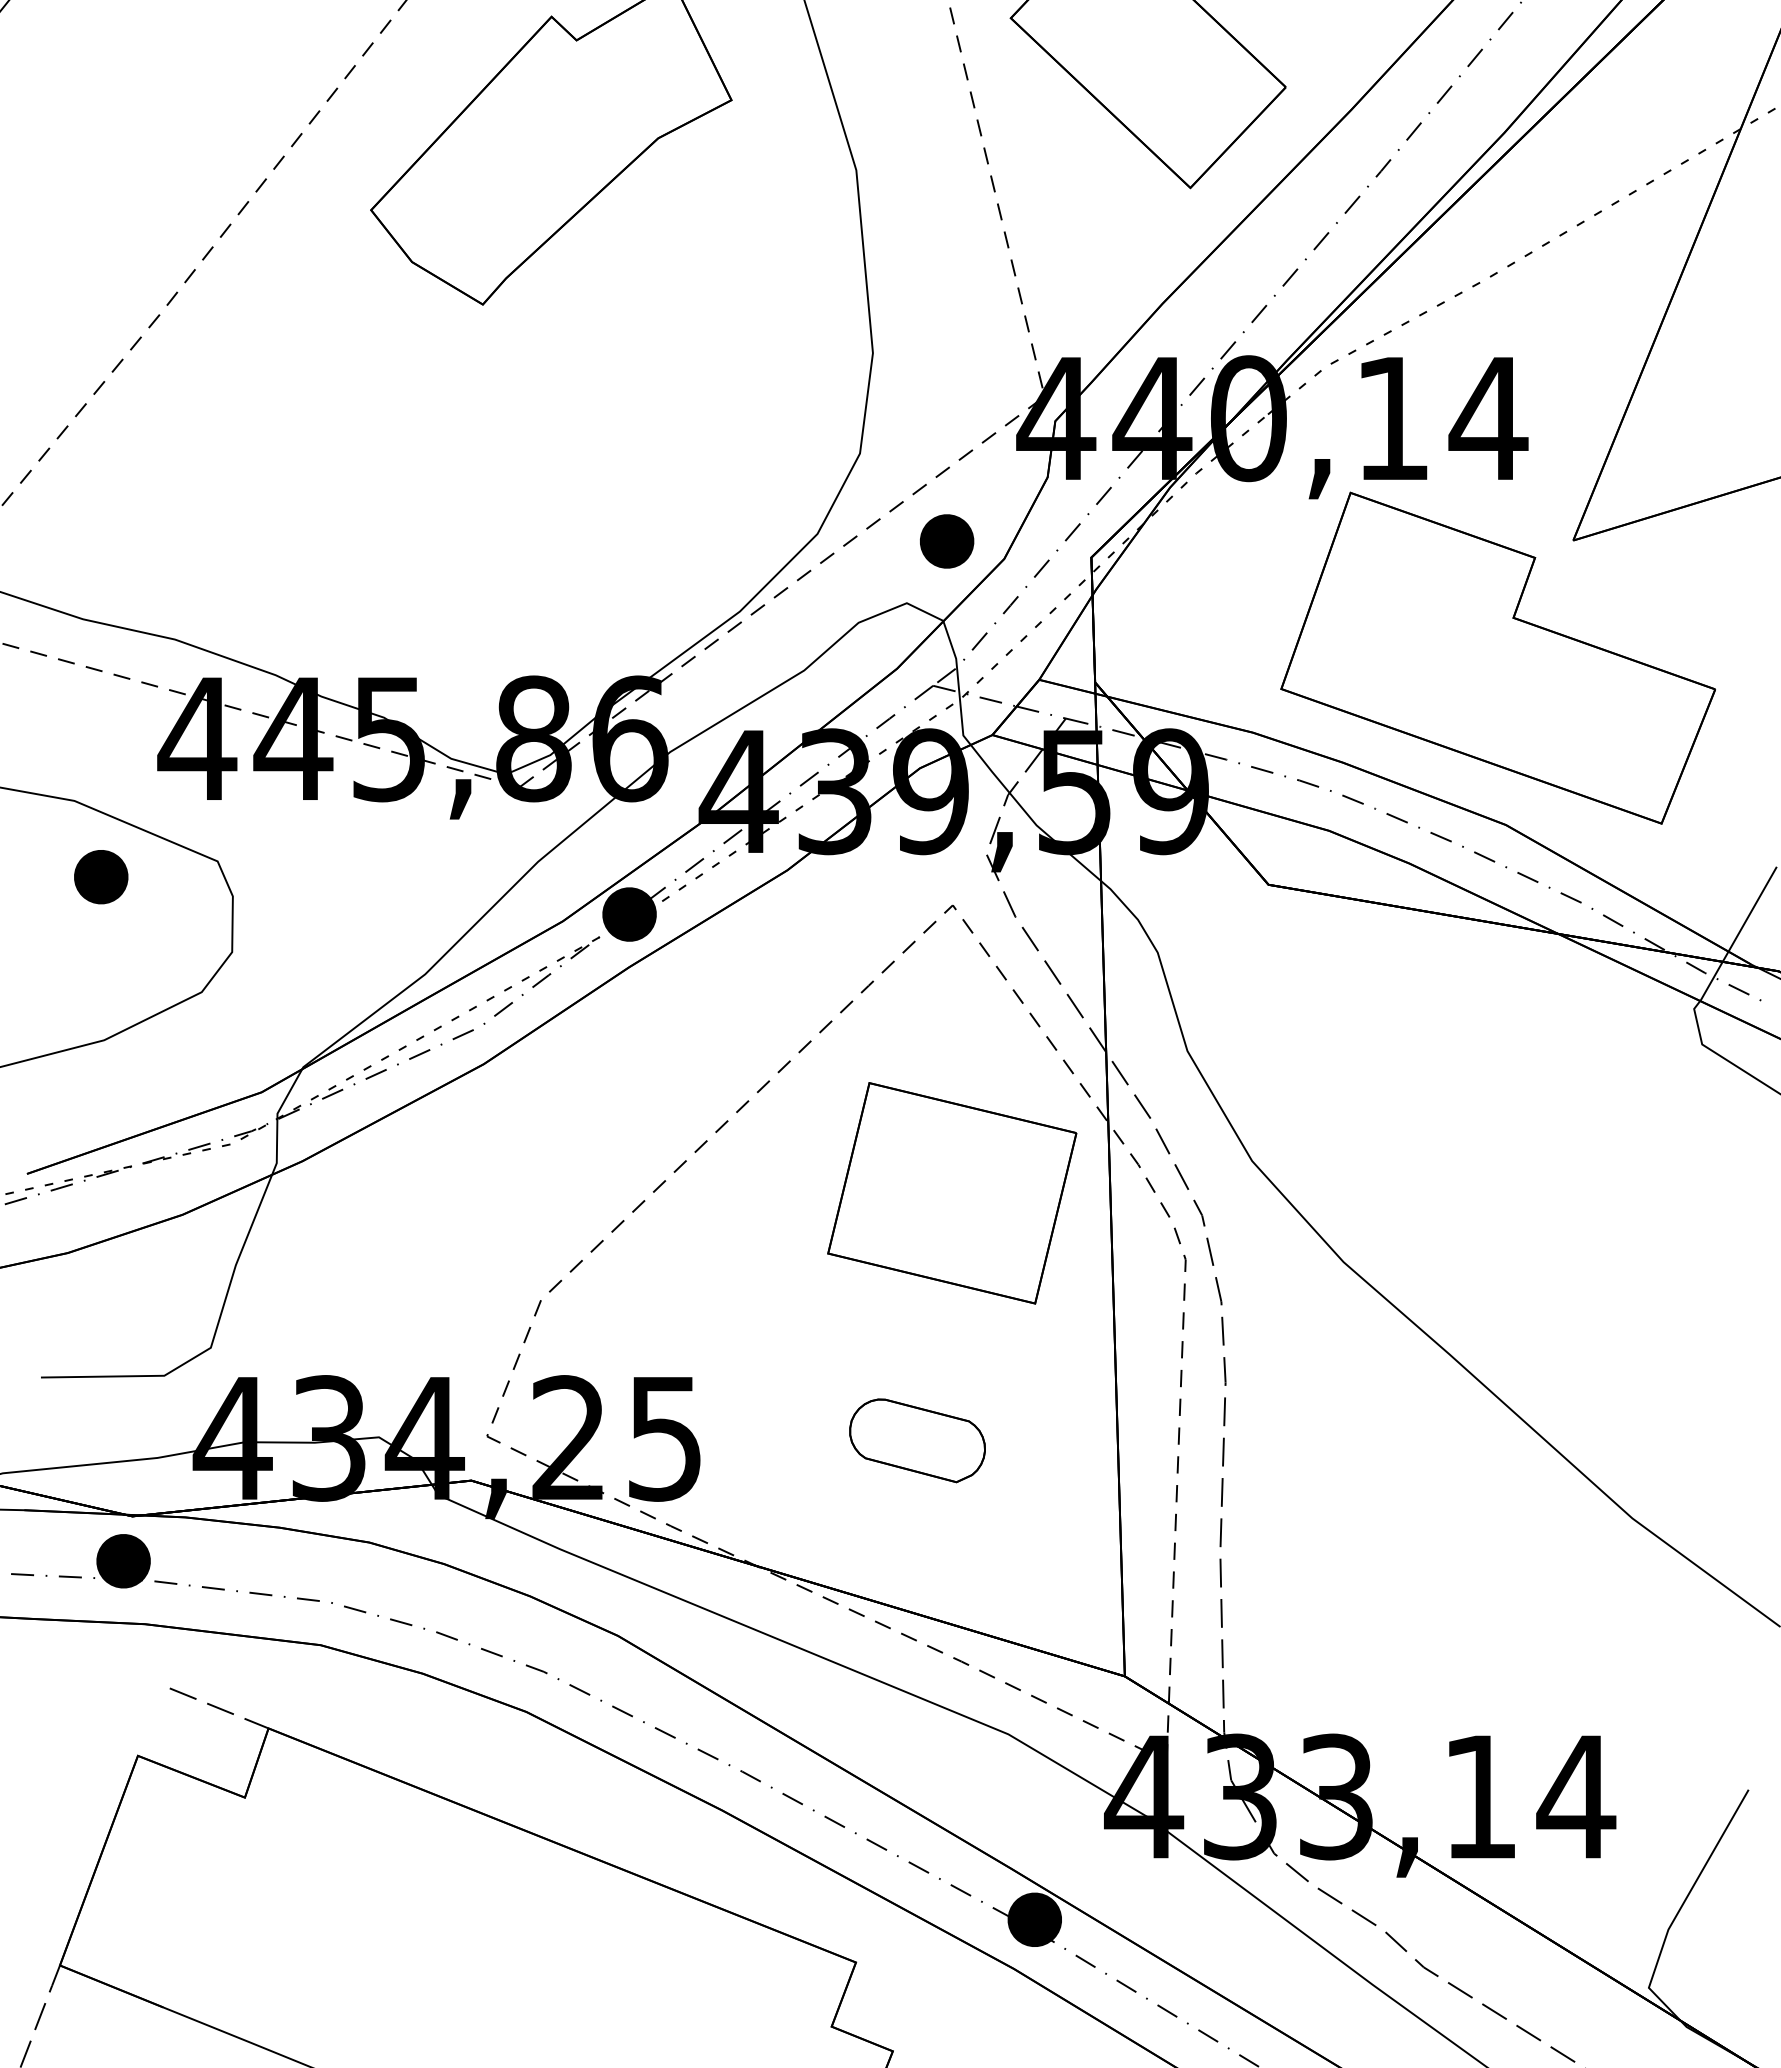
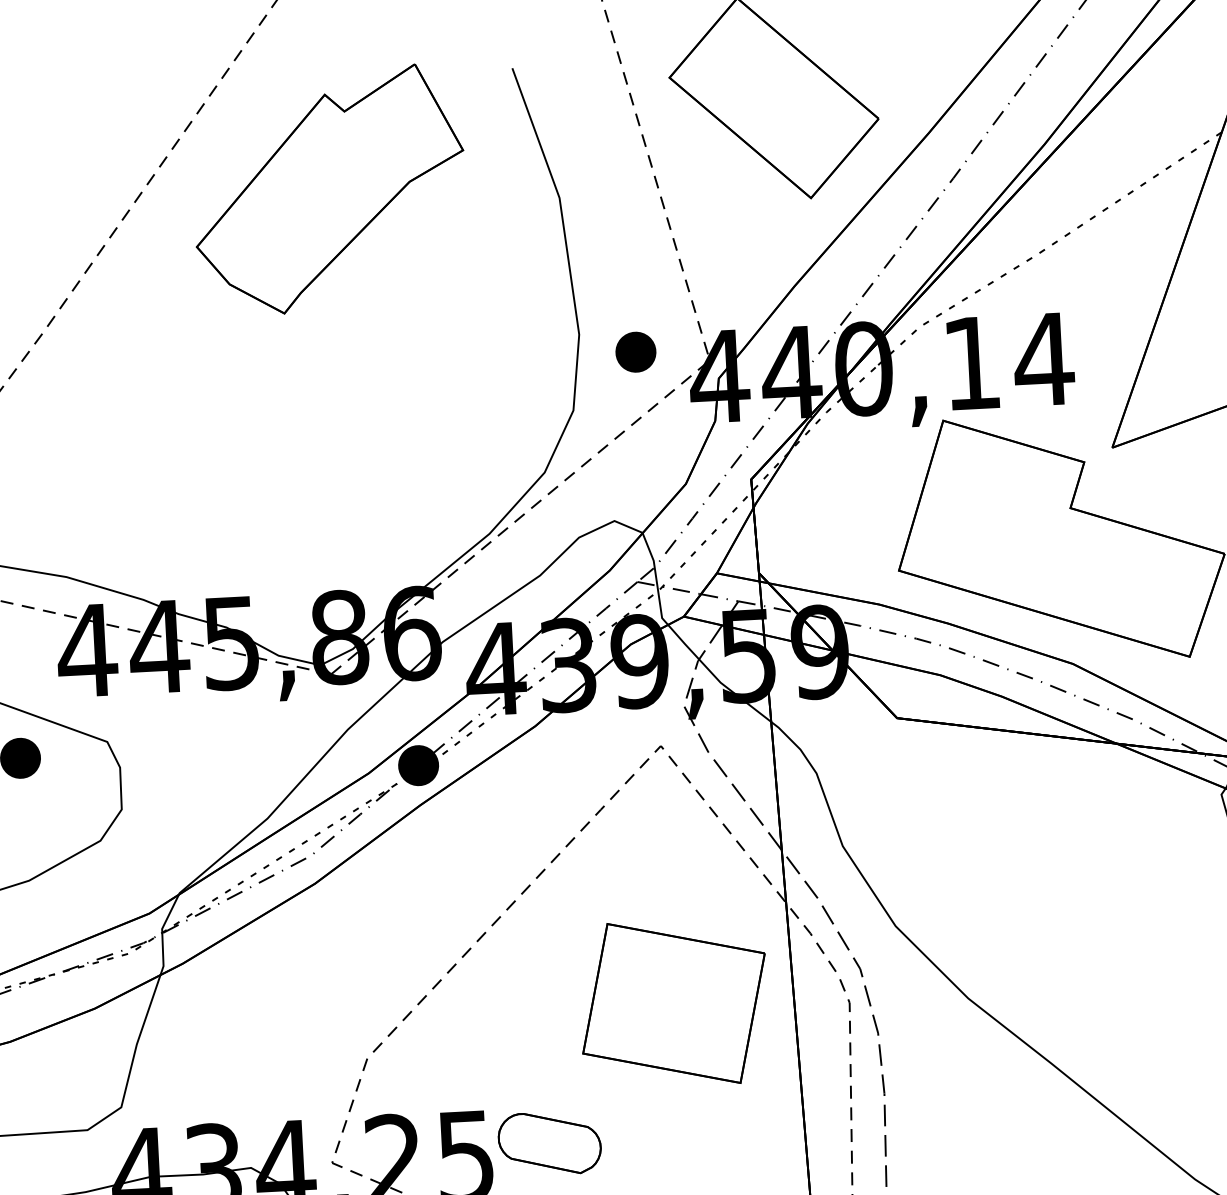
part: (947, 541) -> (636, 352), moved
part: (952, 1193) -> (674, 1003), moved
part: (917, 1440) -> (549, 1143), moved

